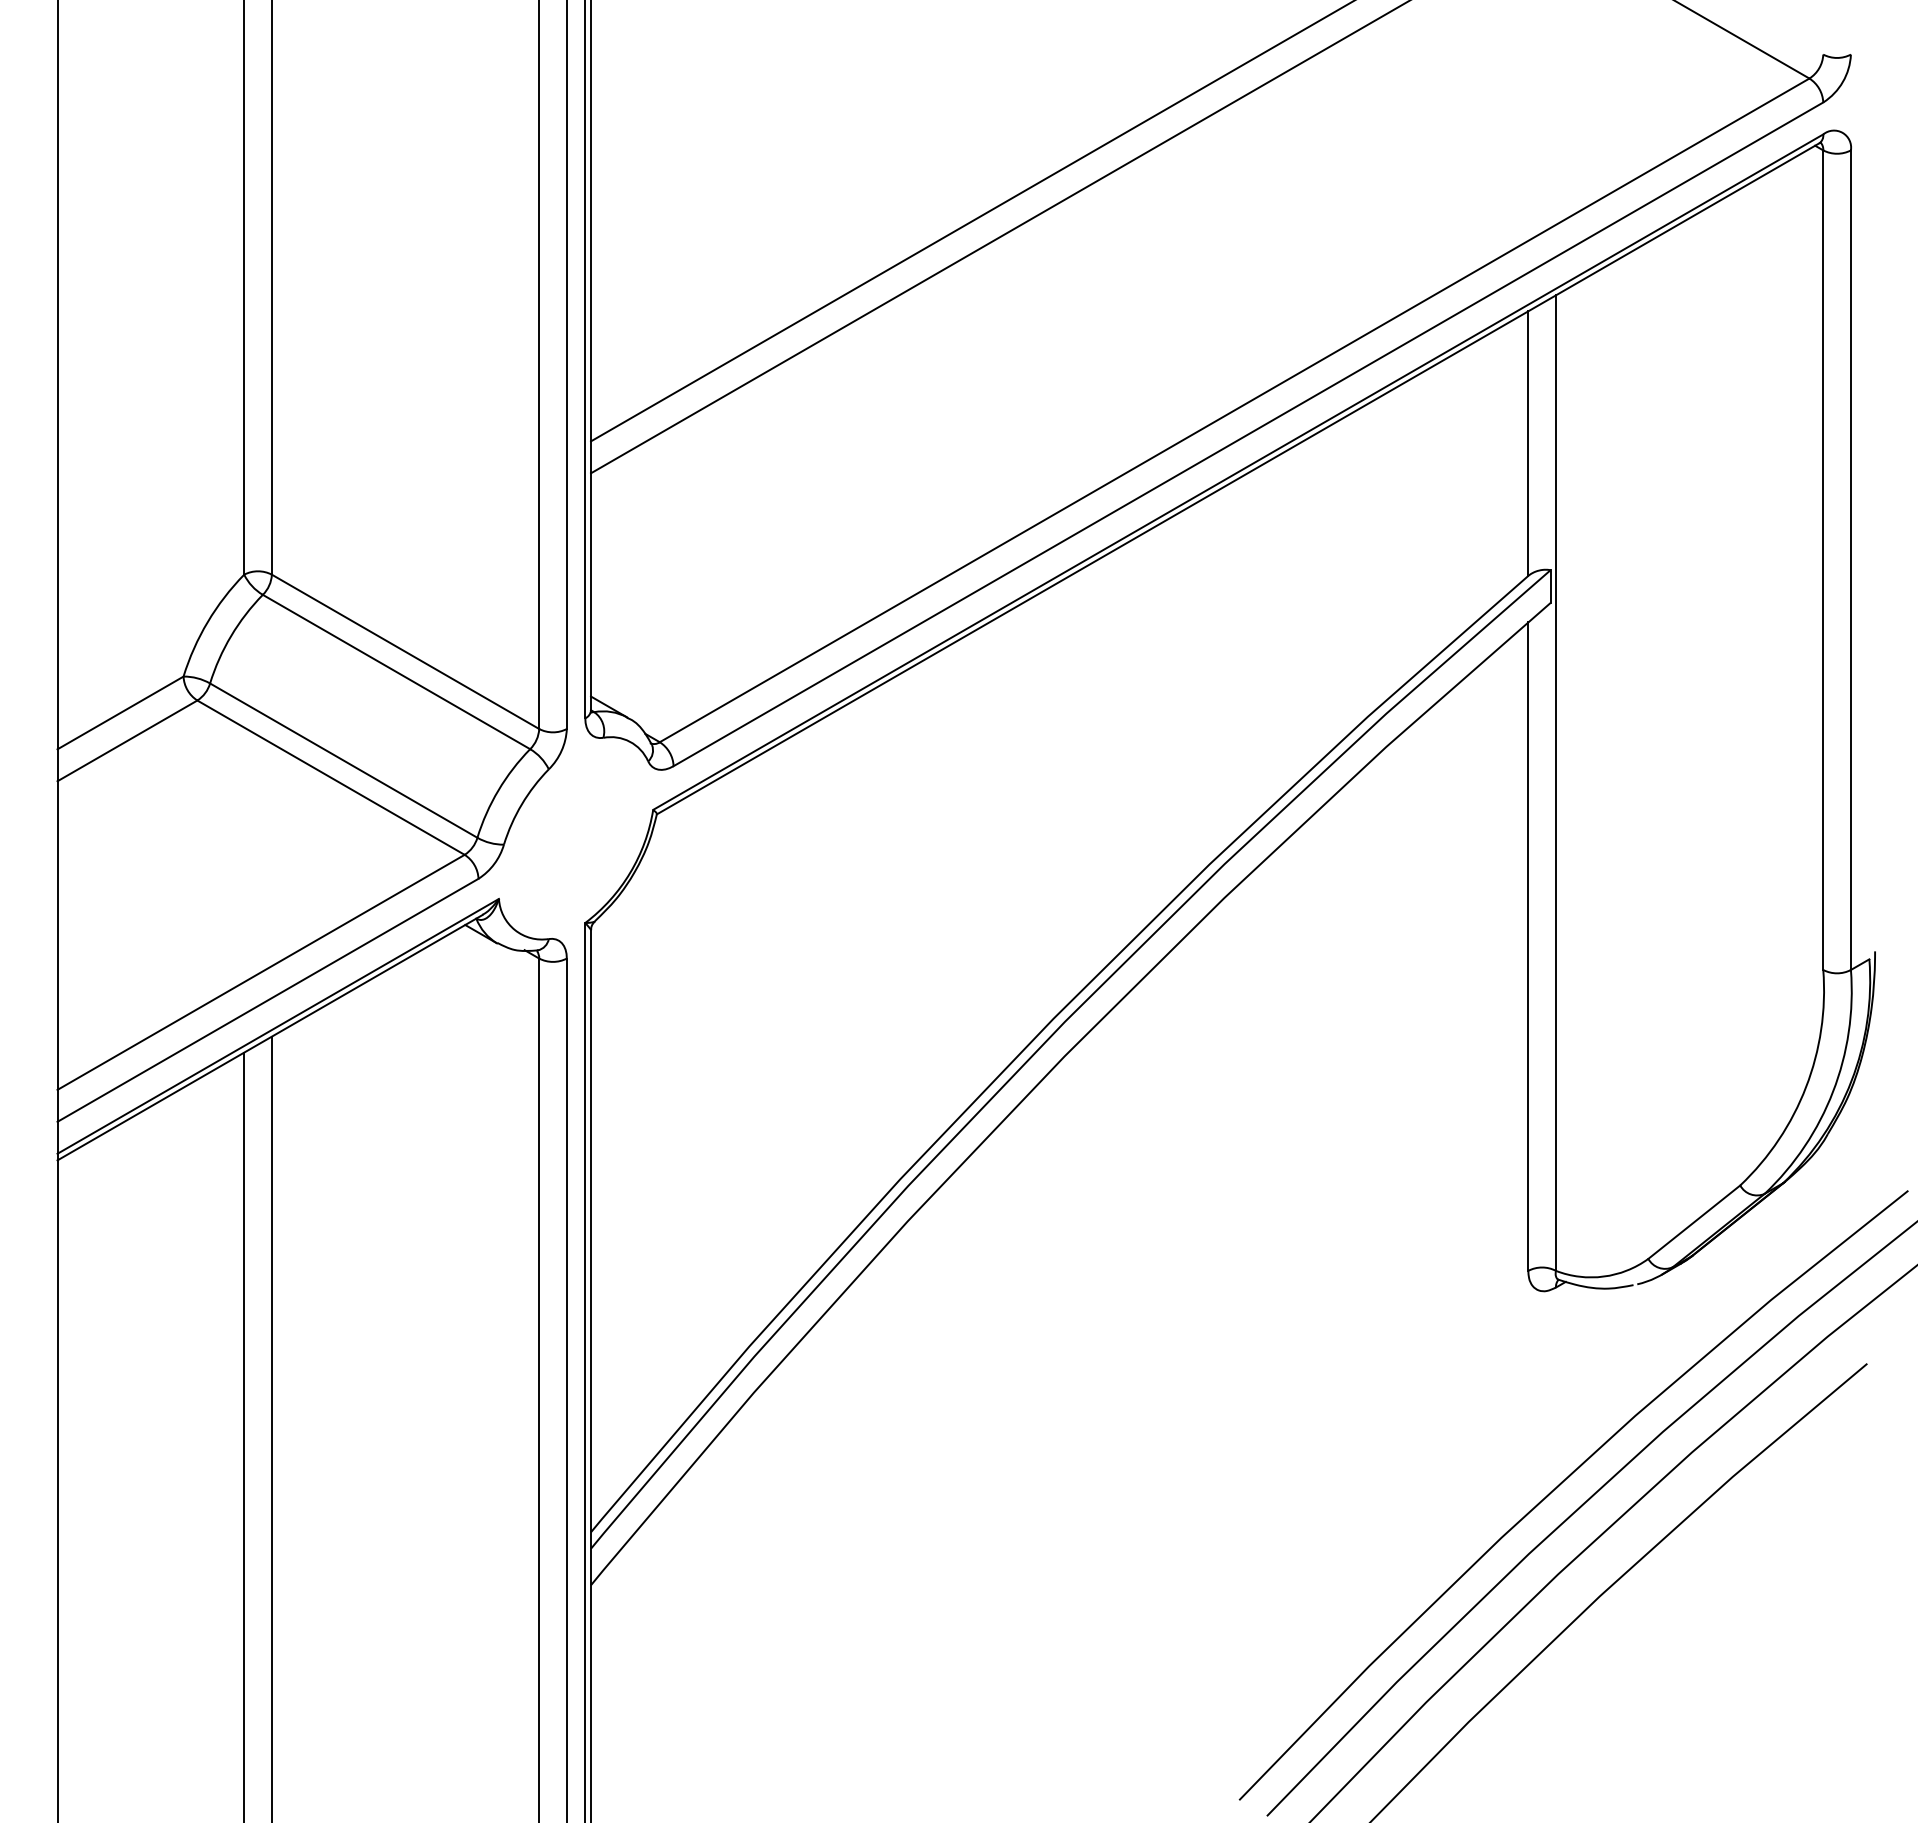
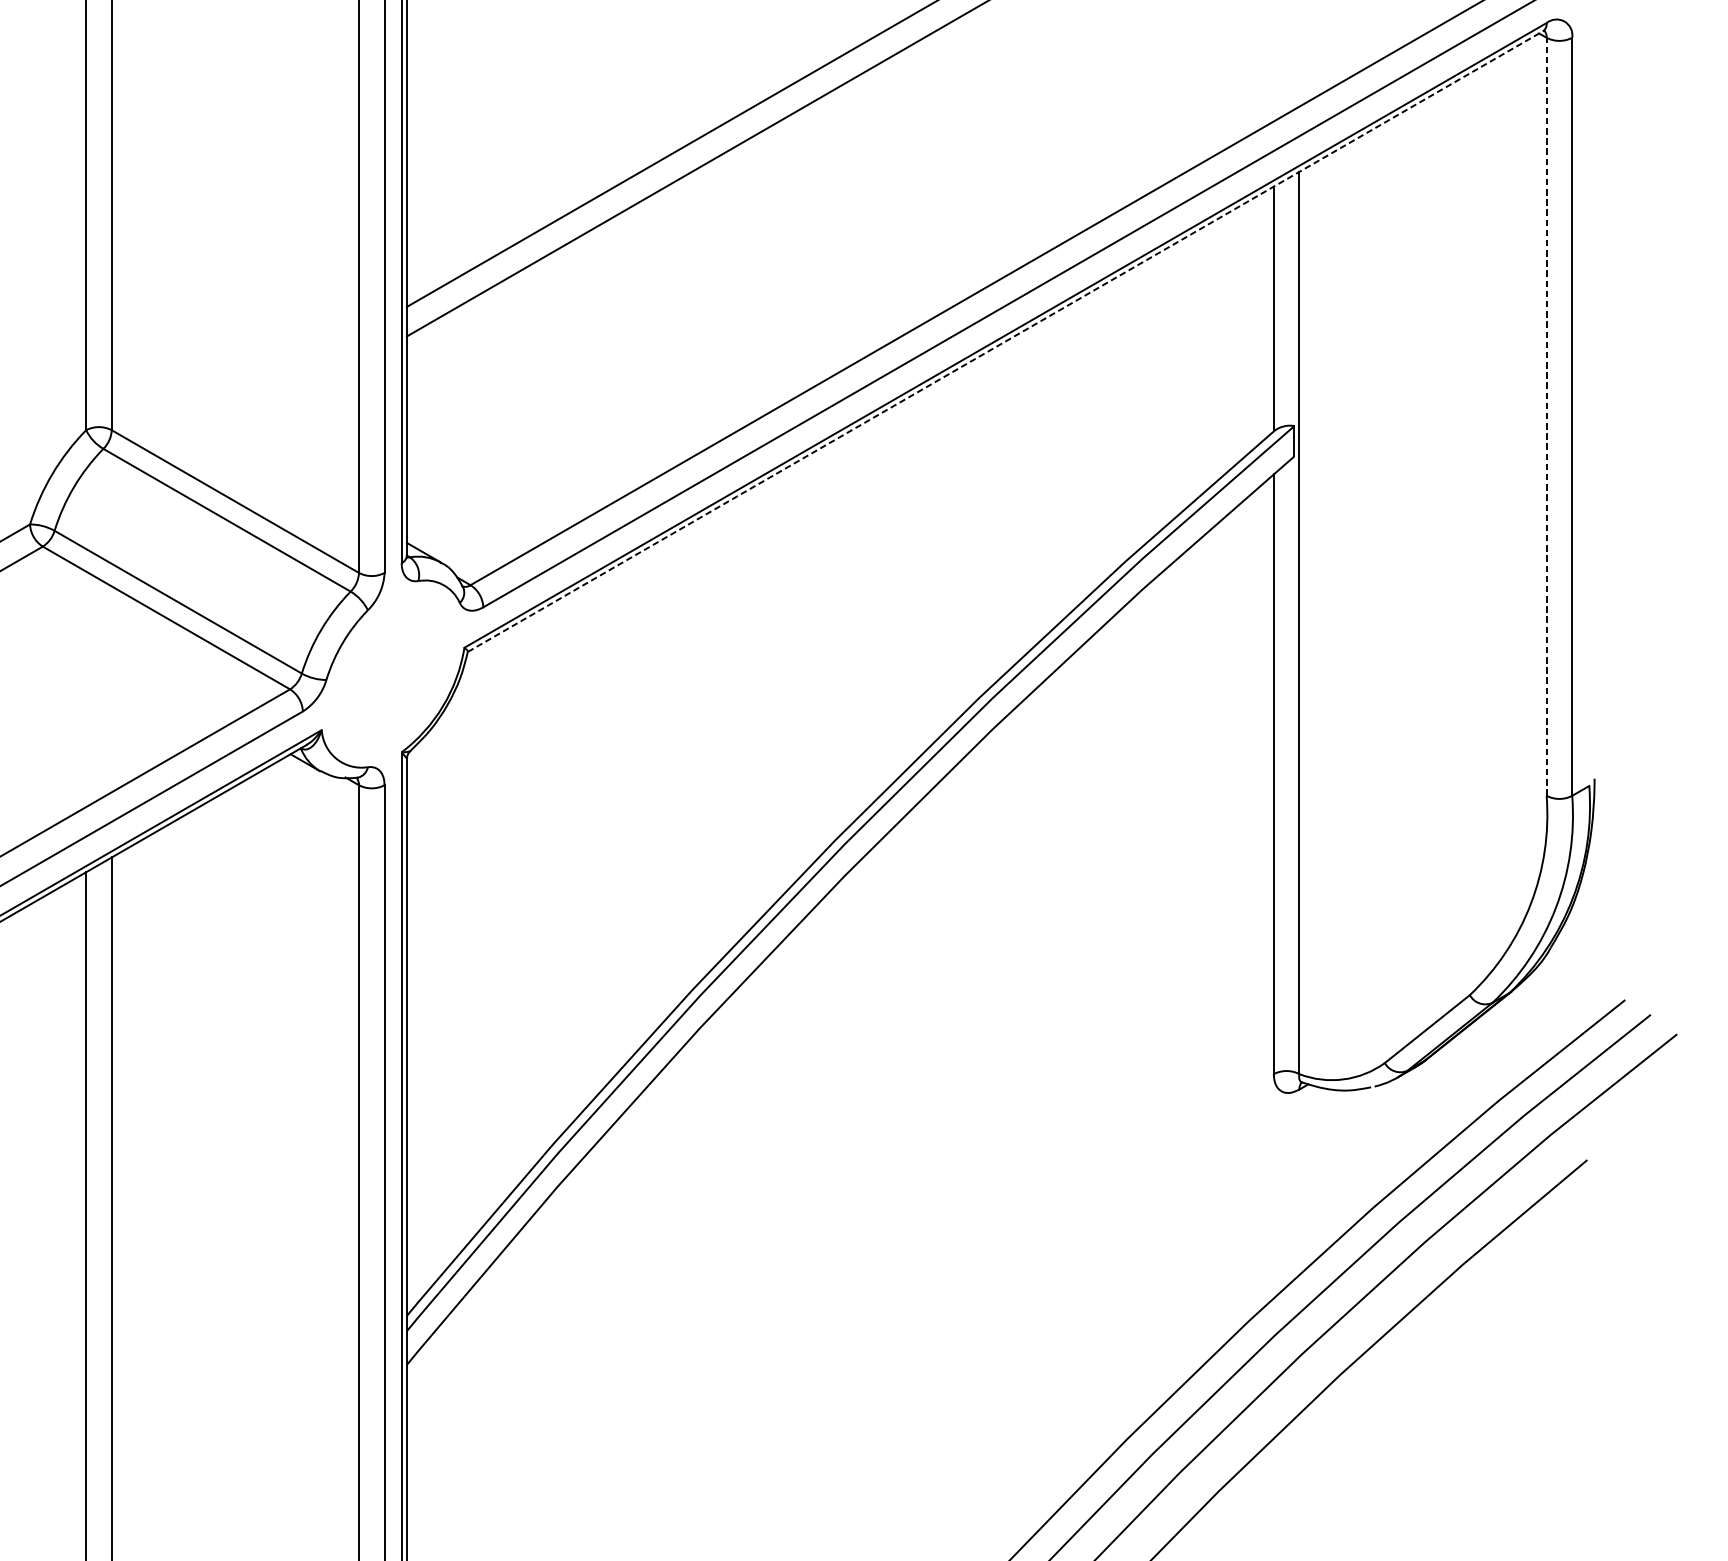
line: (1238, 478) -> (1005, 341), solid -> dashed
line: (1823, 560) -> (1546, 417), solid -> dashed

